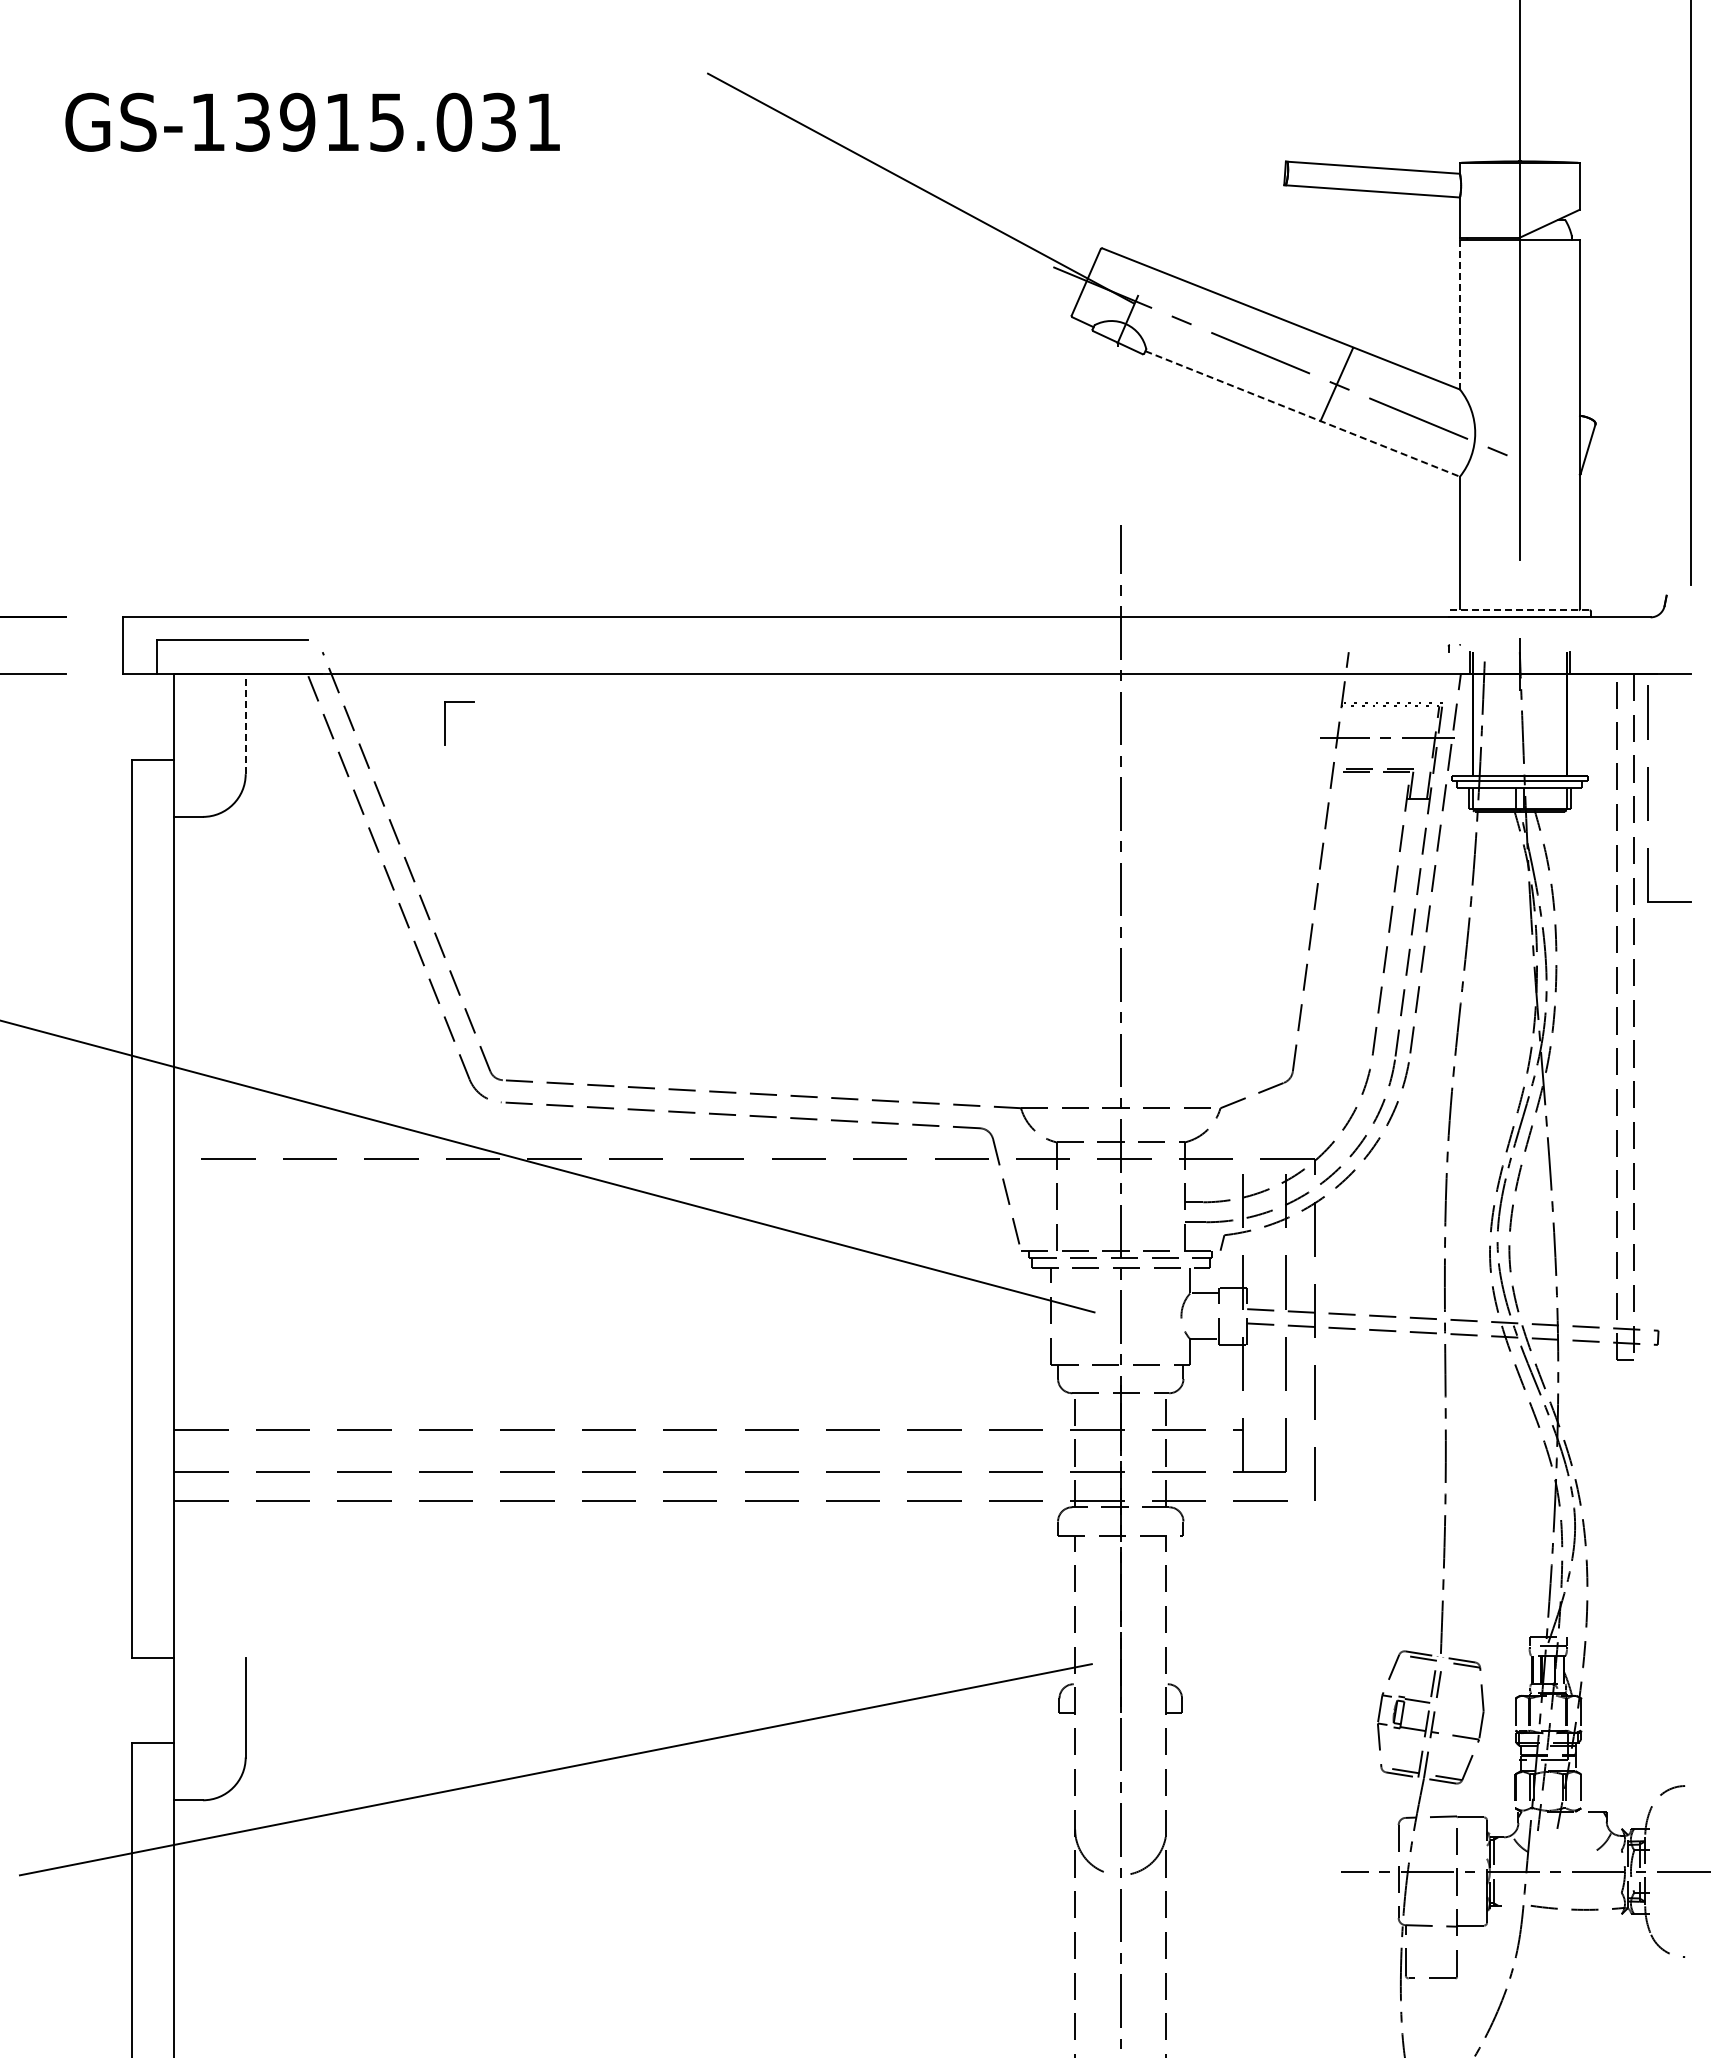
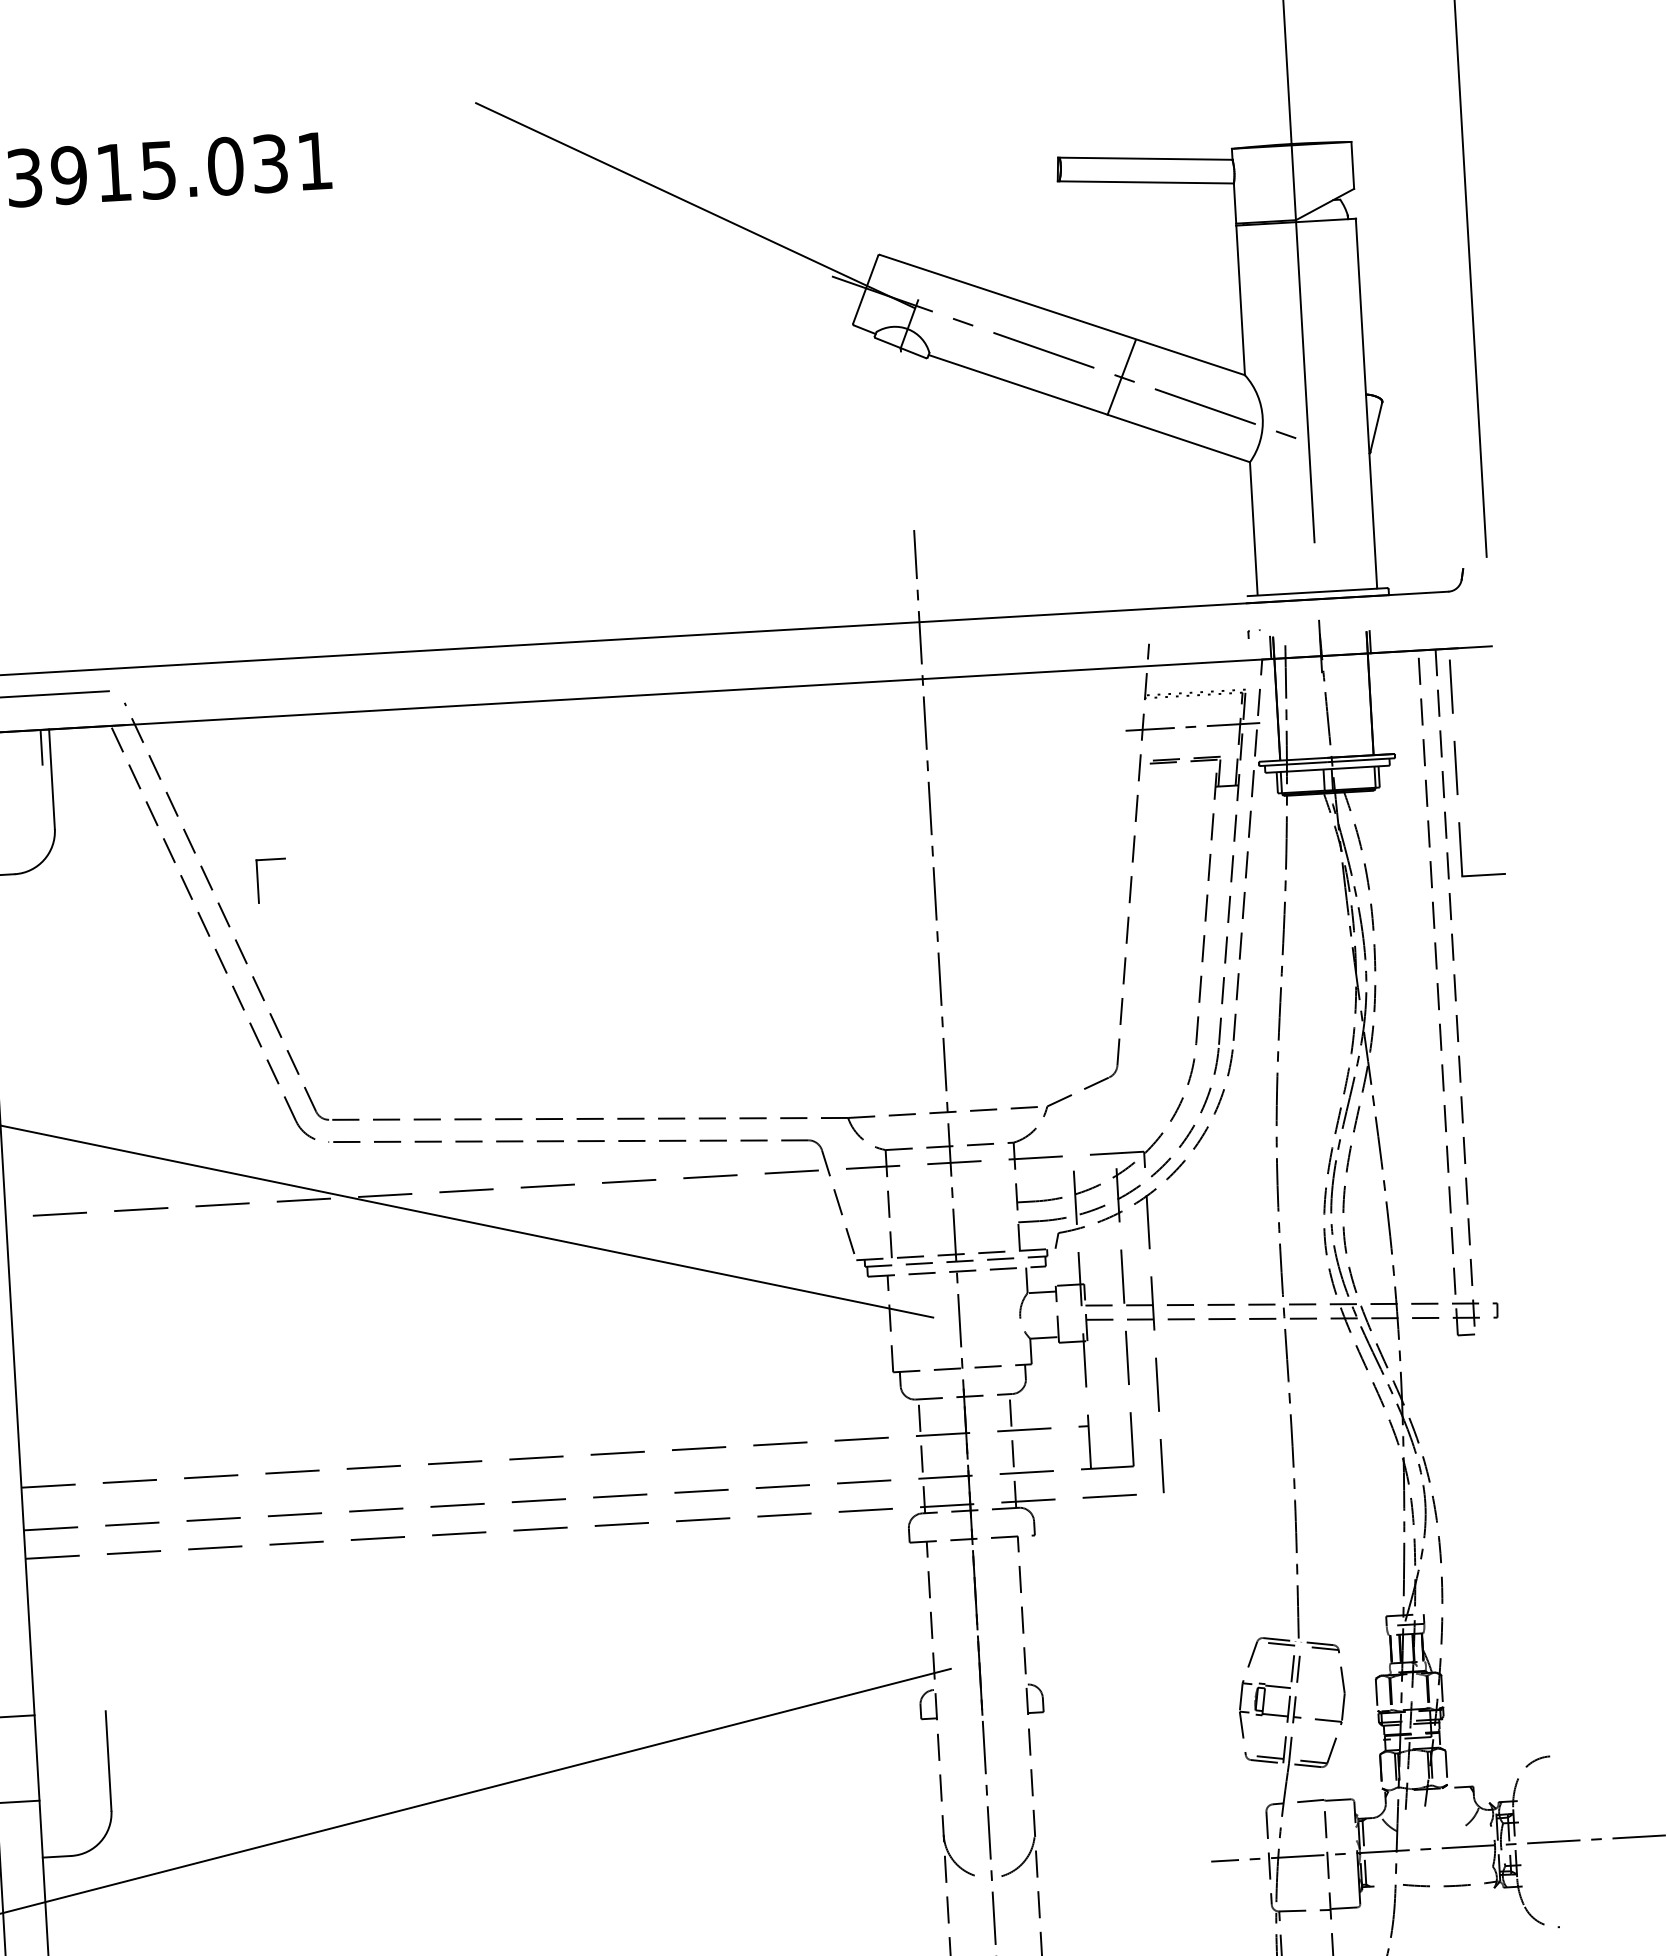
line: (1459, 314) -> (1240, 300), dashed -> solid
line: (1303, 414) -> (1090, 409), dashed -> solid
line: (1519, 610) -> (1317, 592), dashed -> solid
line: (237, 691) -> (41, 747), added
part: (445, 723) -> (258, 881), moved
line: (245, 724) -> (51, 779), dashed -> solid

